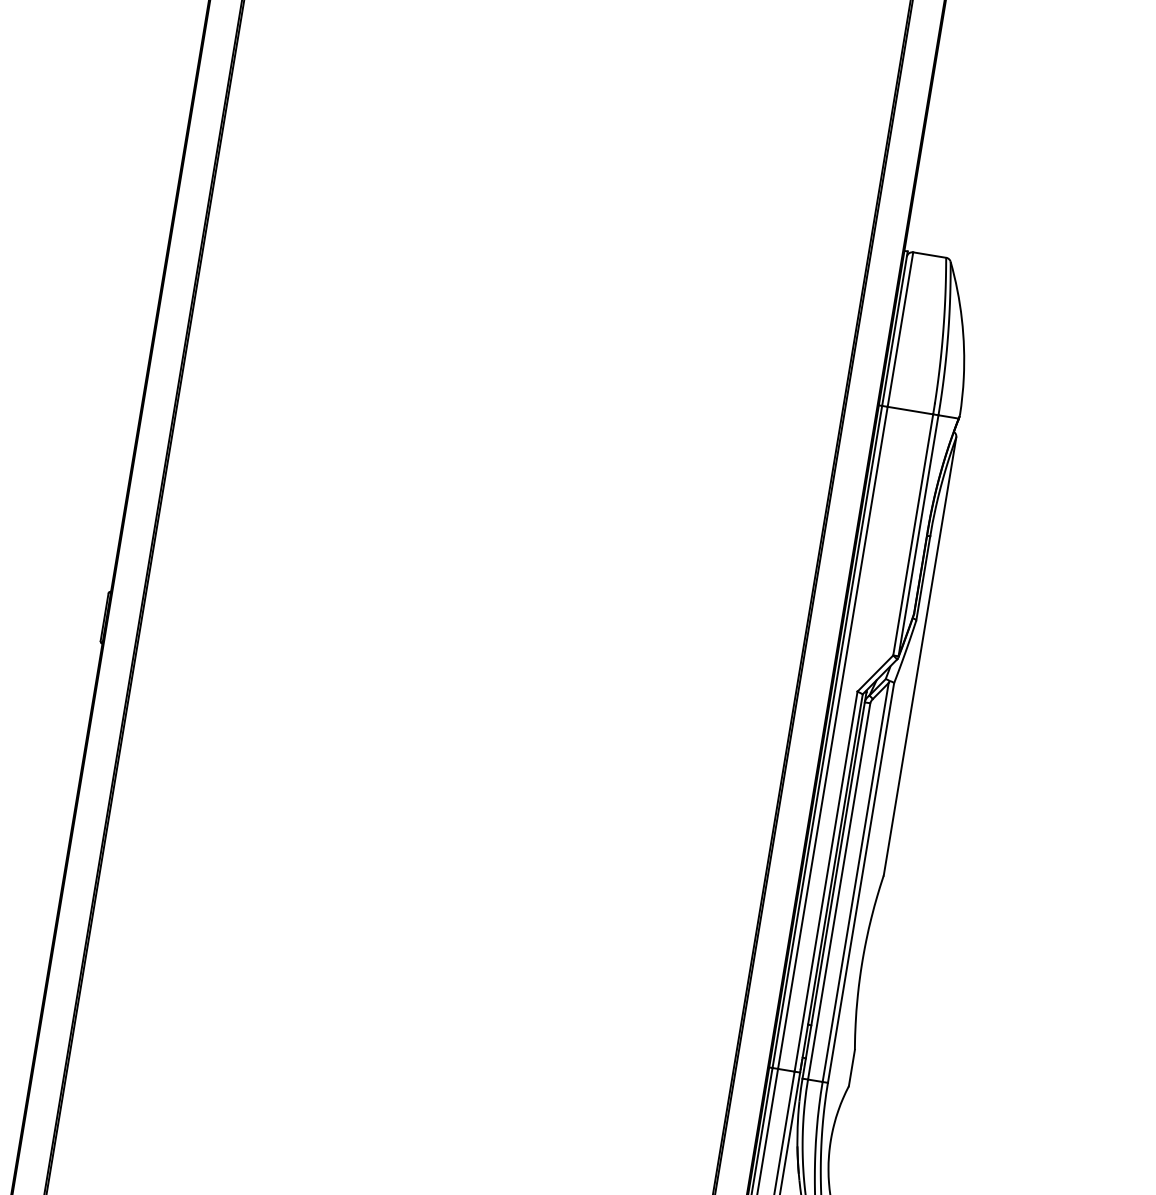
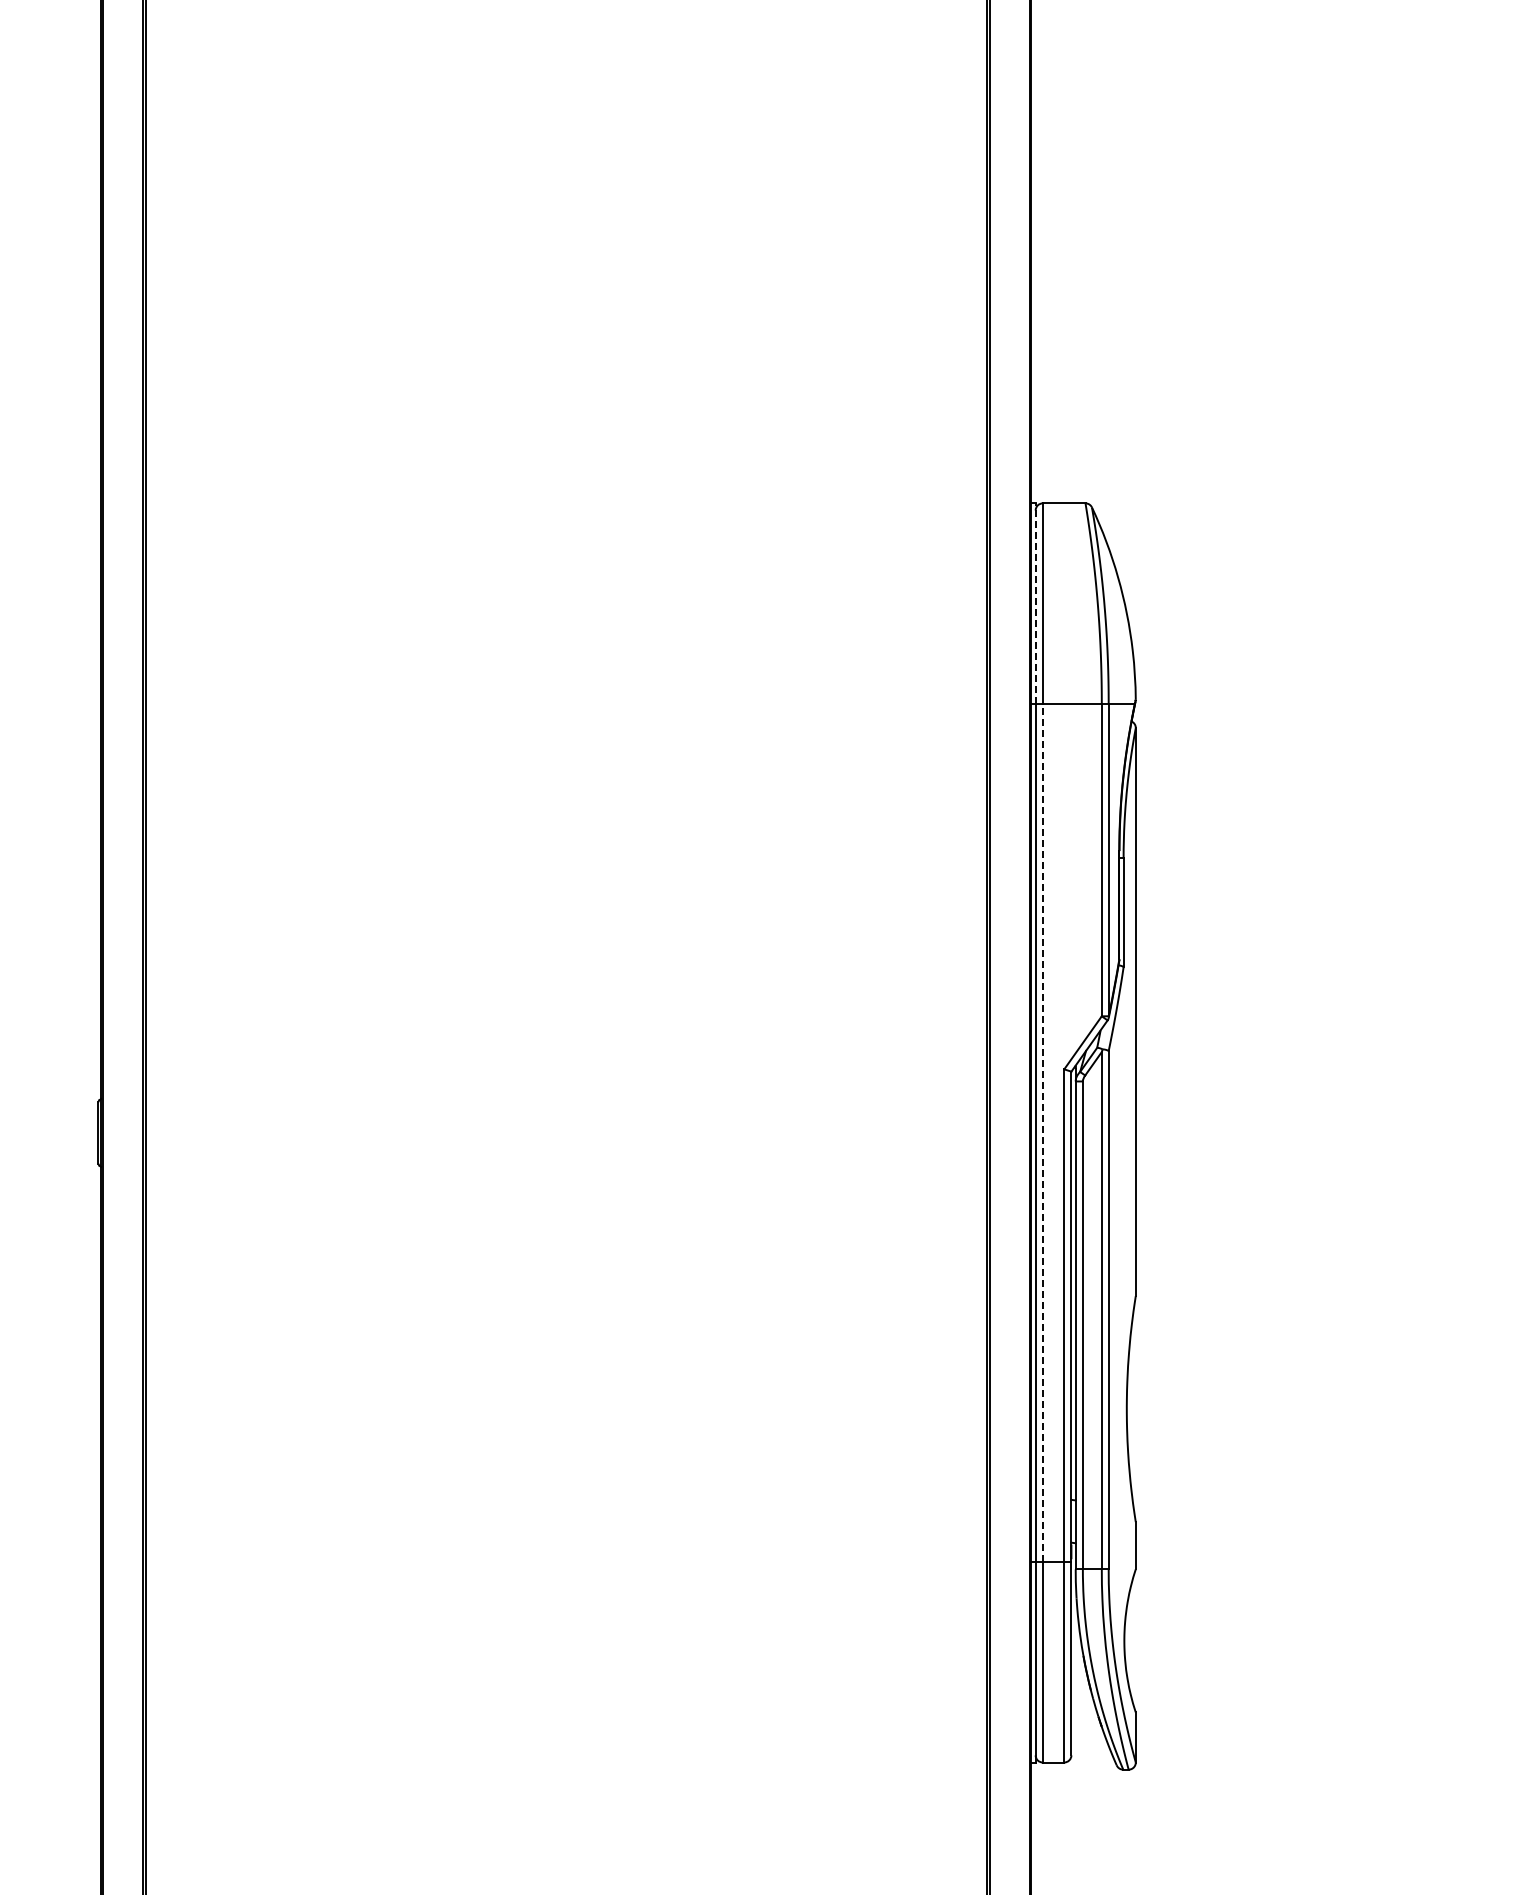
line: (894, 328) -> (1035, 603), solid -> dashed
line: (832, 737) -> (1042, 1132), solid -> dashed

